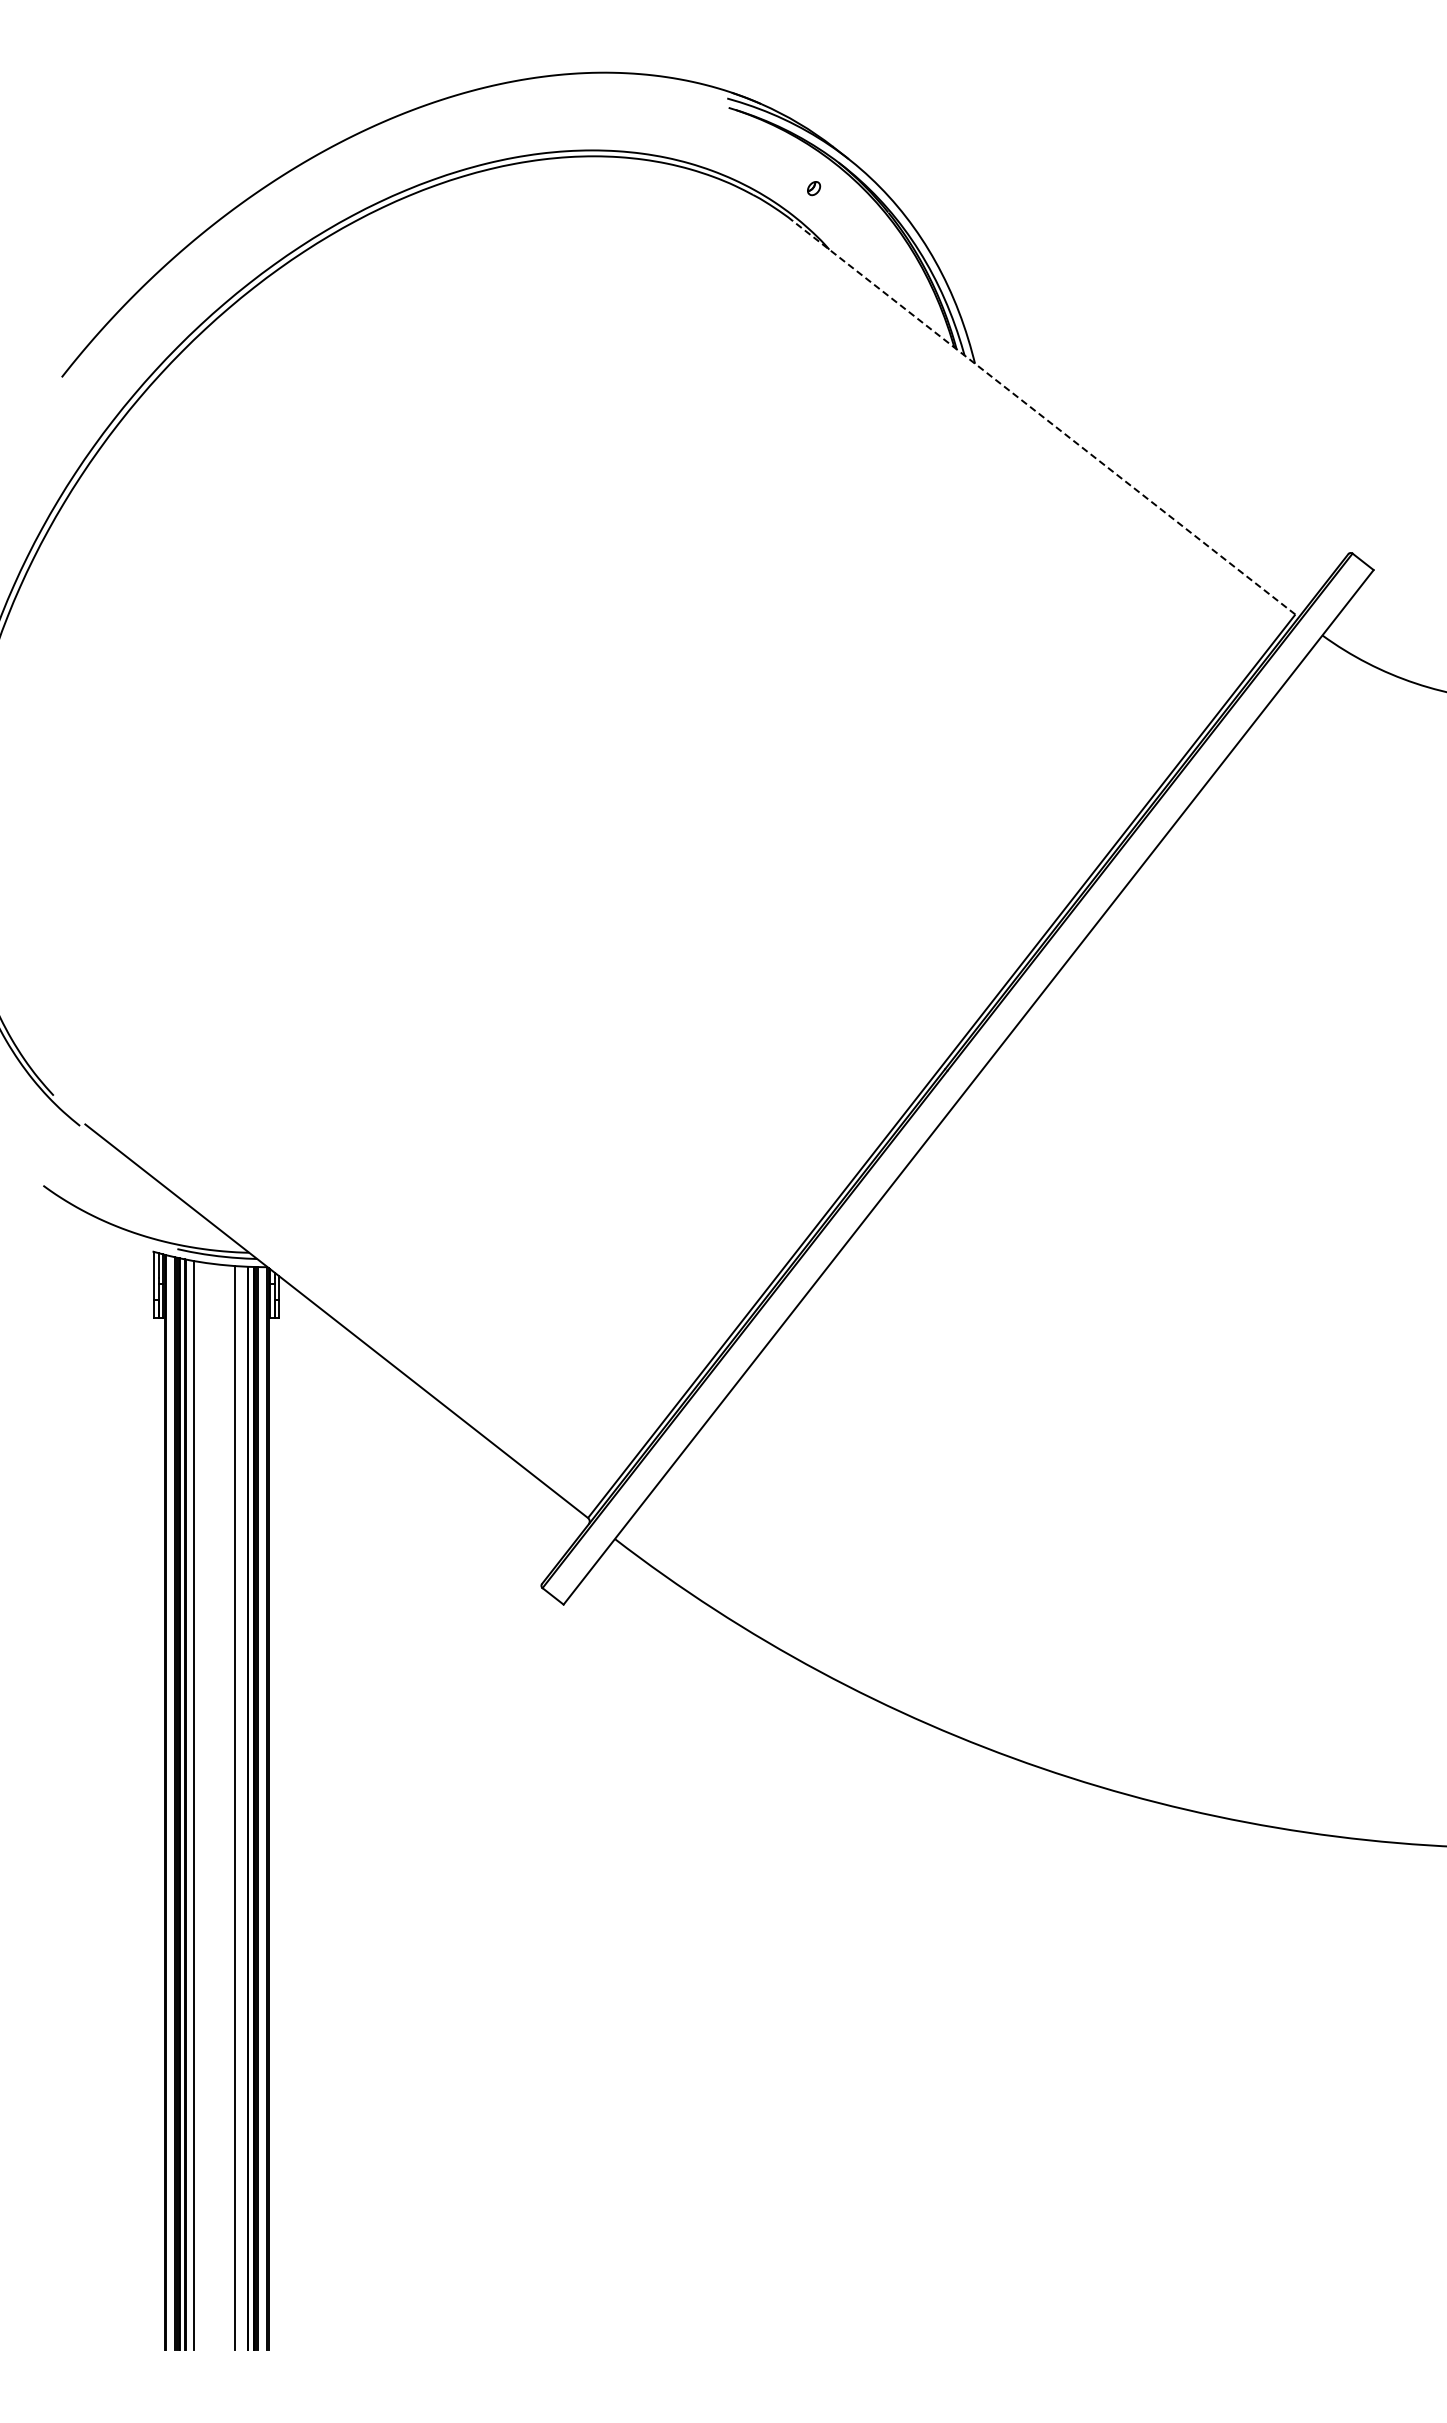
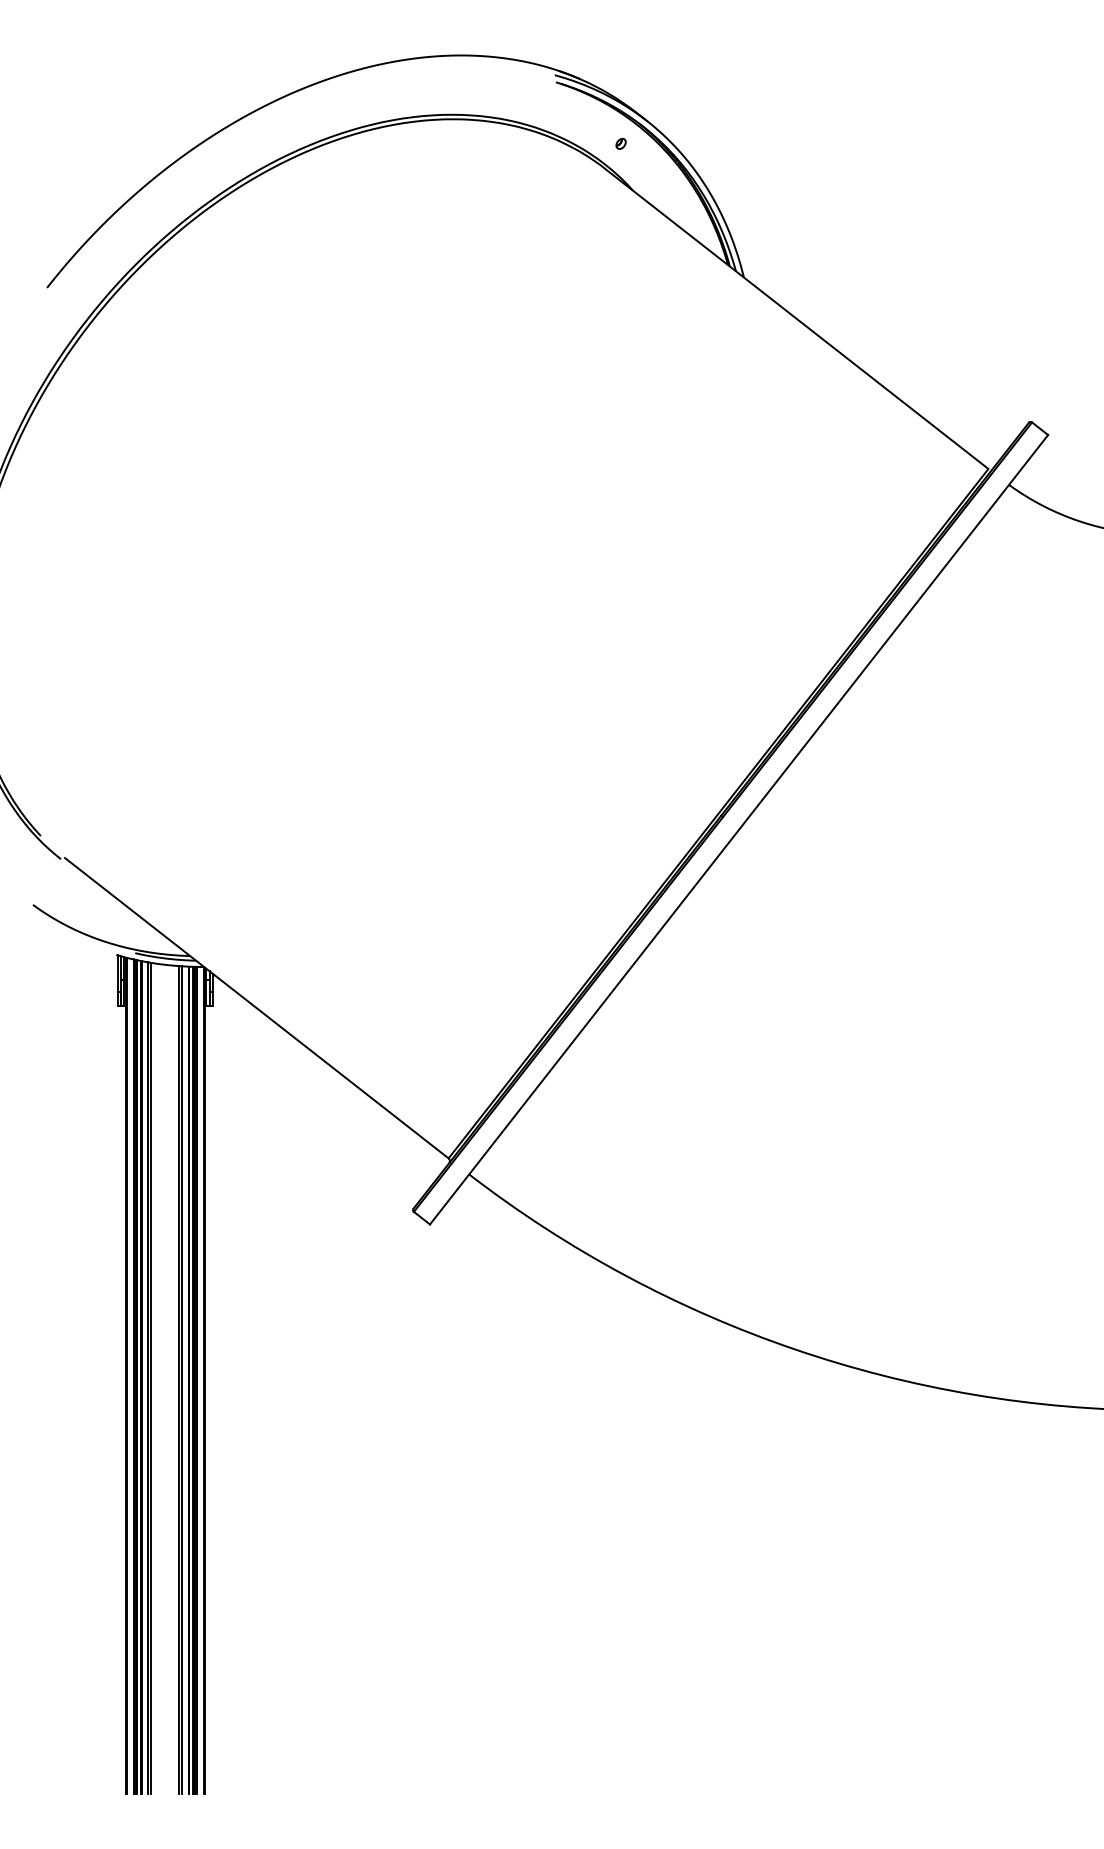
line: (1043, 417) -> (796, 318), dashed -> solid
line: (198, 1805) -> (151, 1377), added
line: (239, 1808) -> (182, 1380), added

